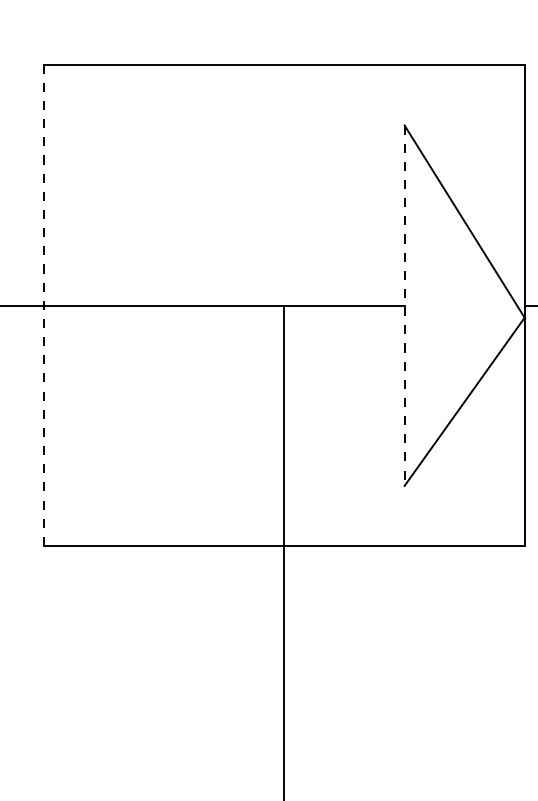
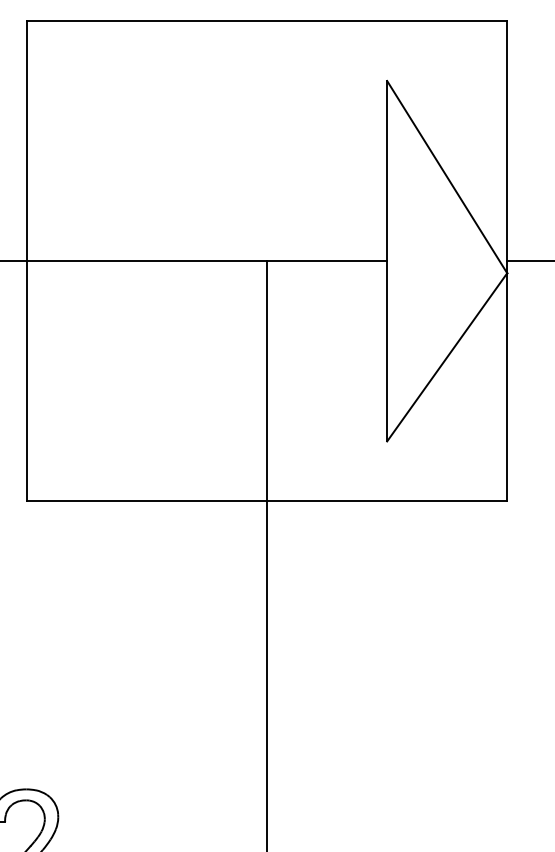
line: (43, 304) -> (26, 260), dashed -> solid
line: (404, 305) -> (387, 261), dashed -> solid

